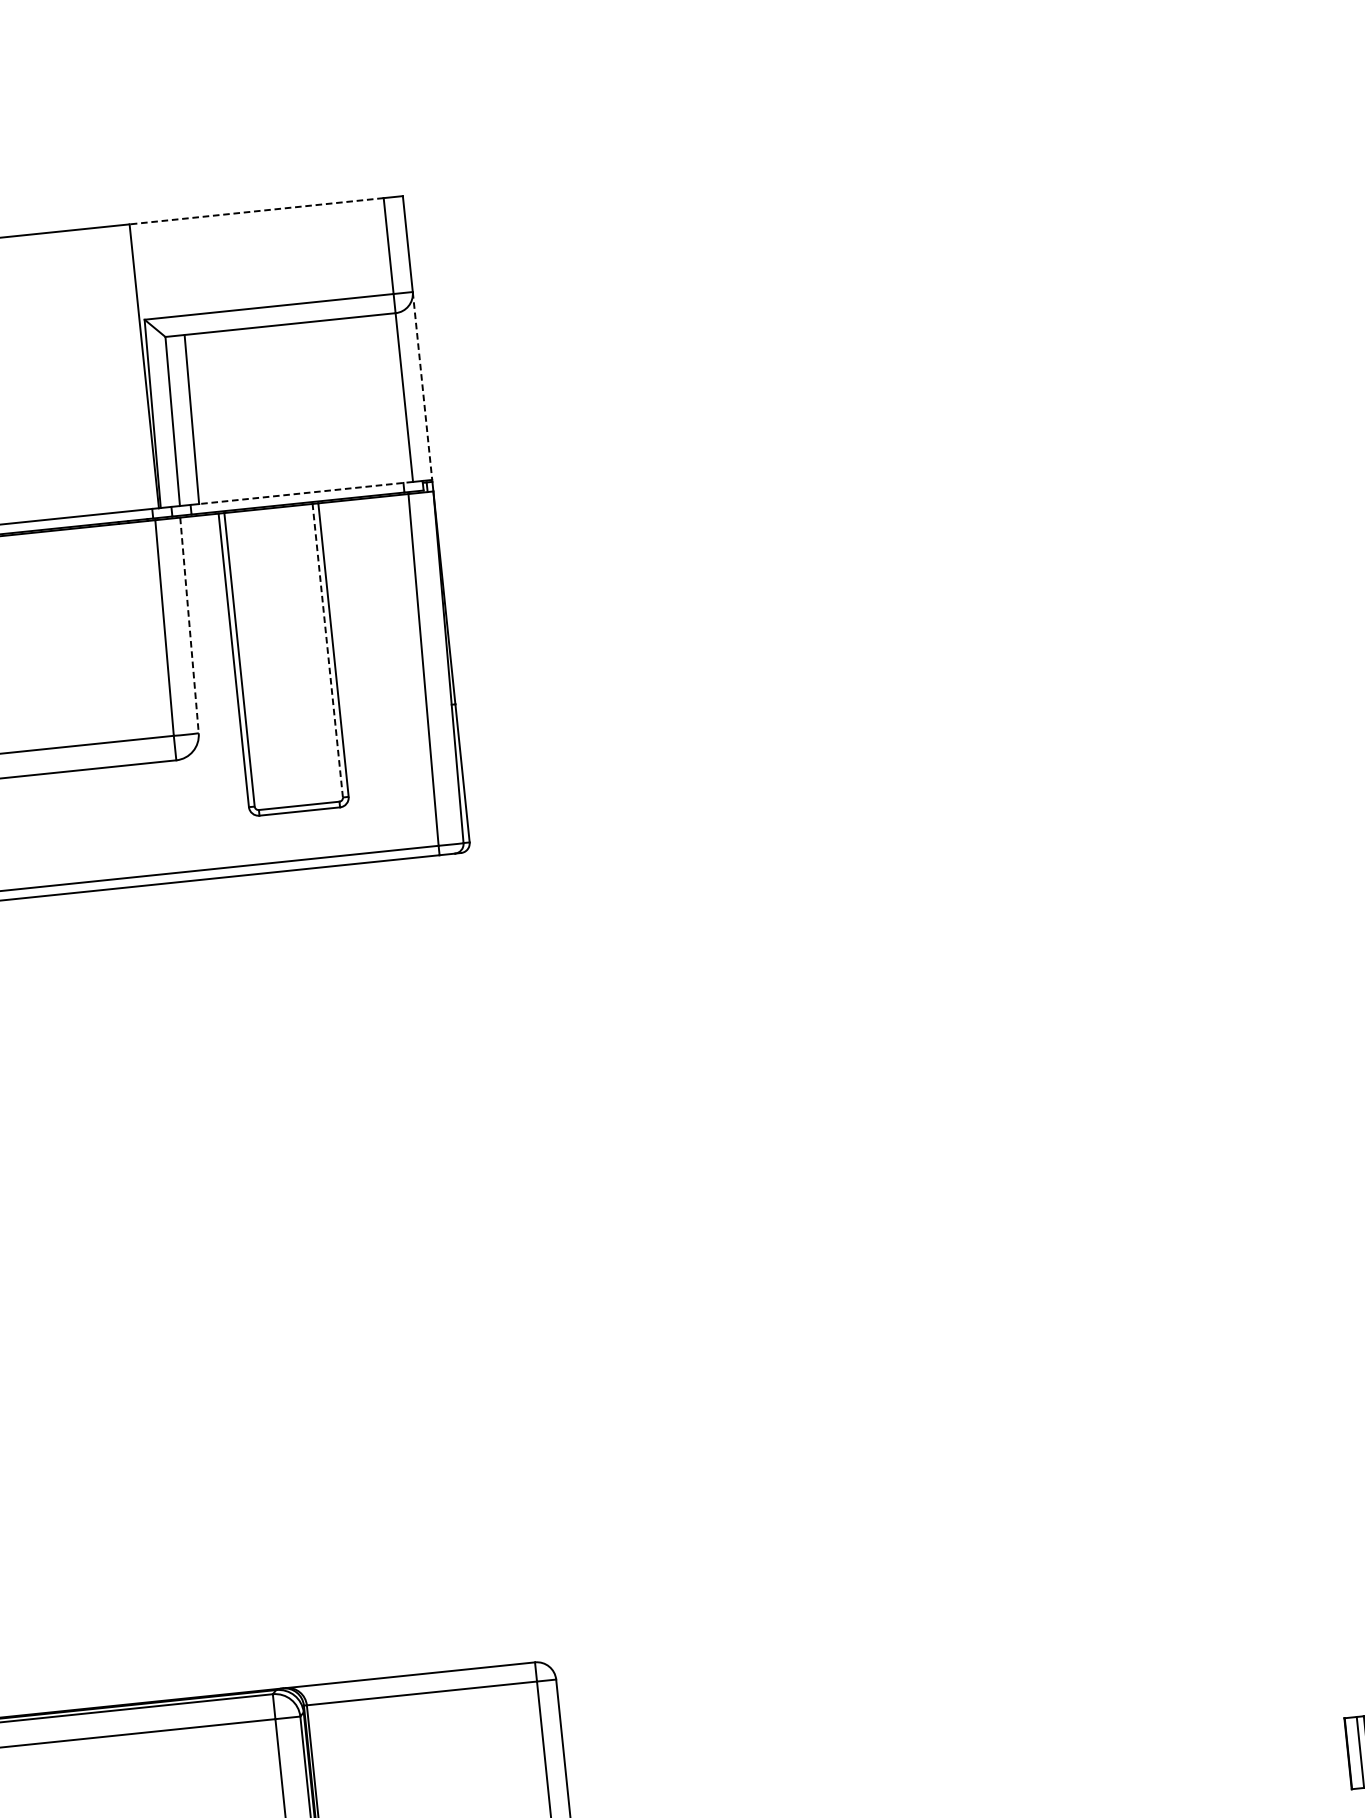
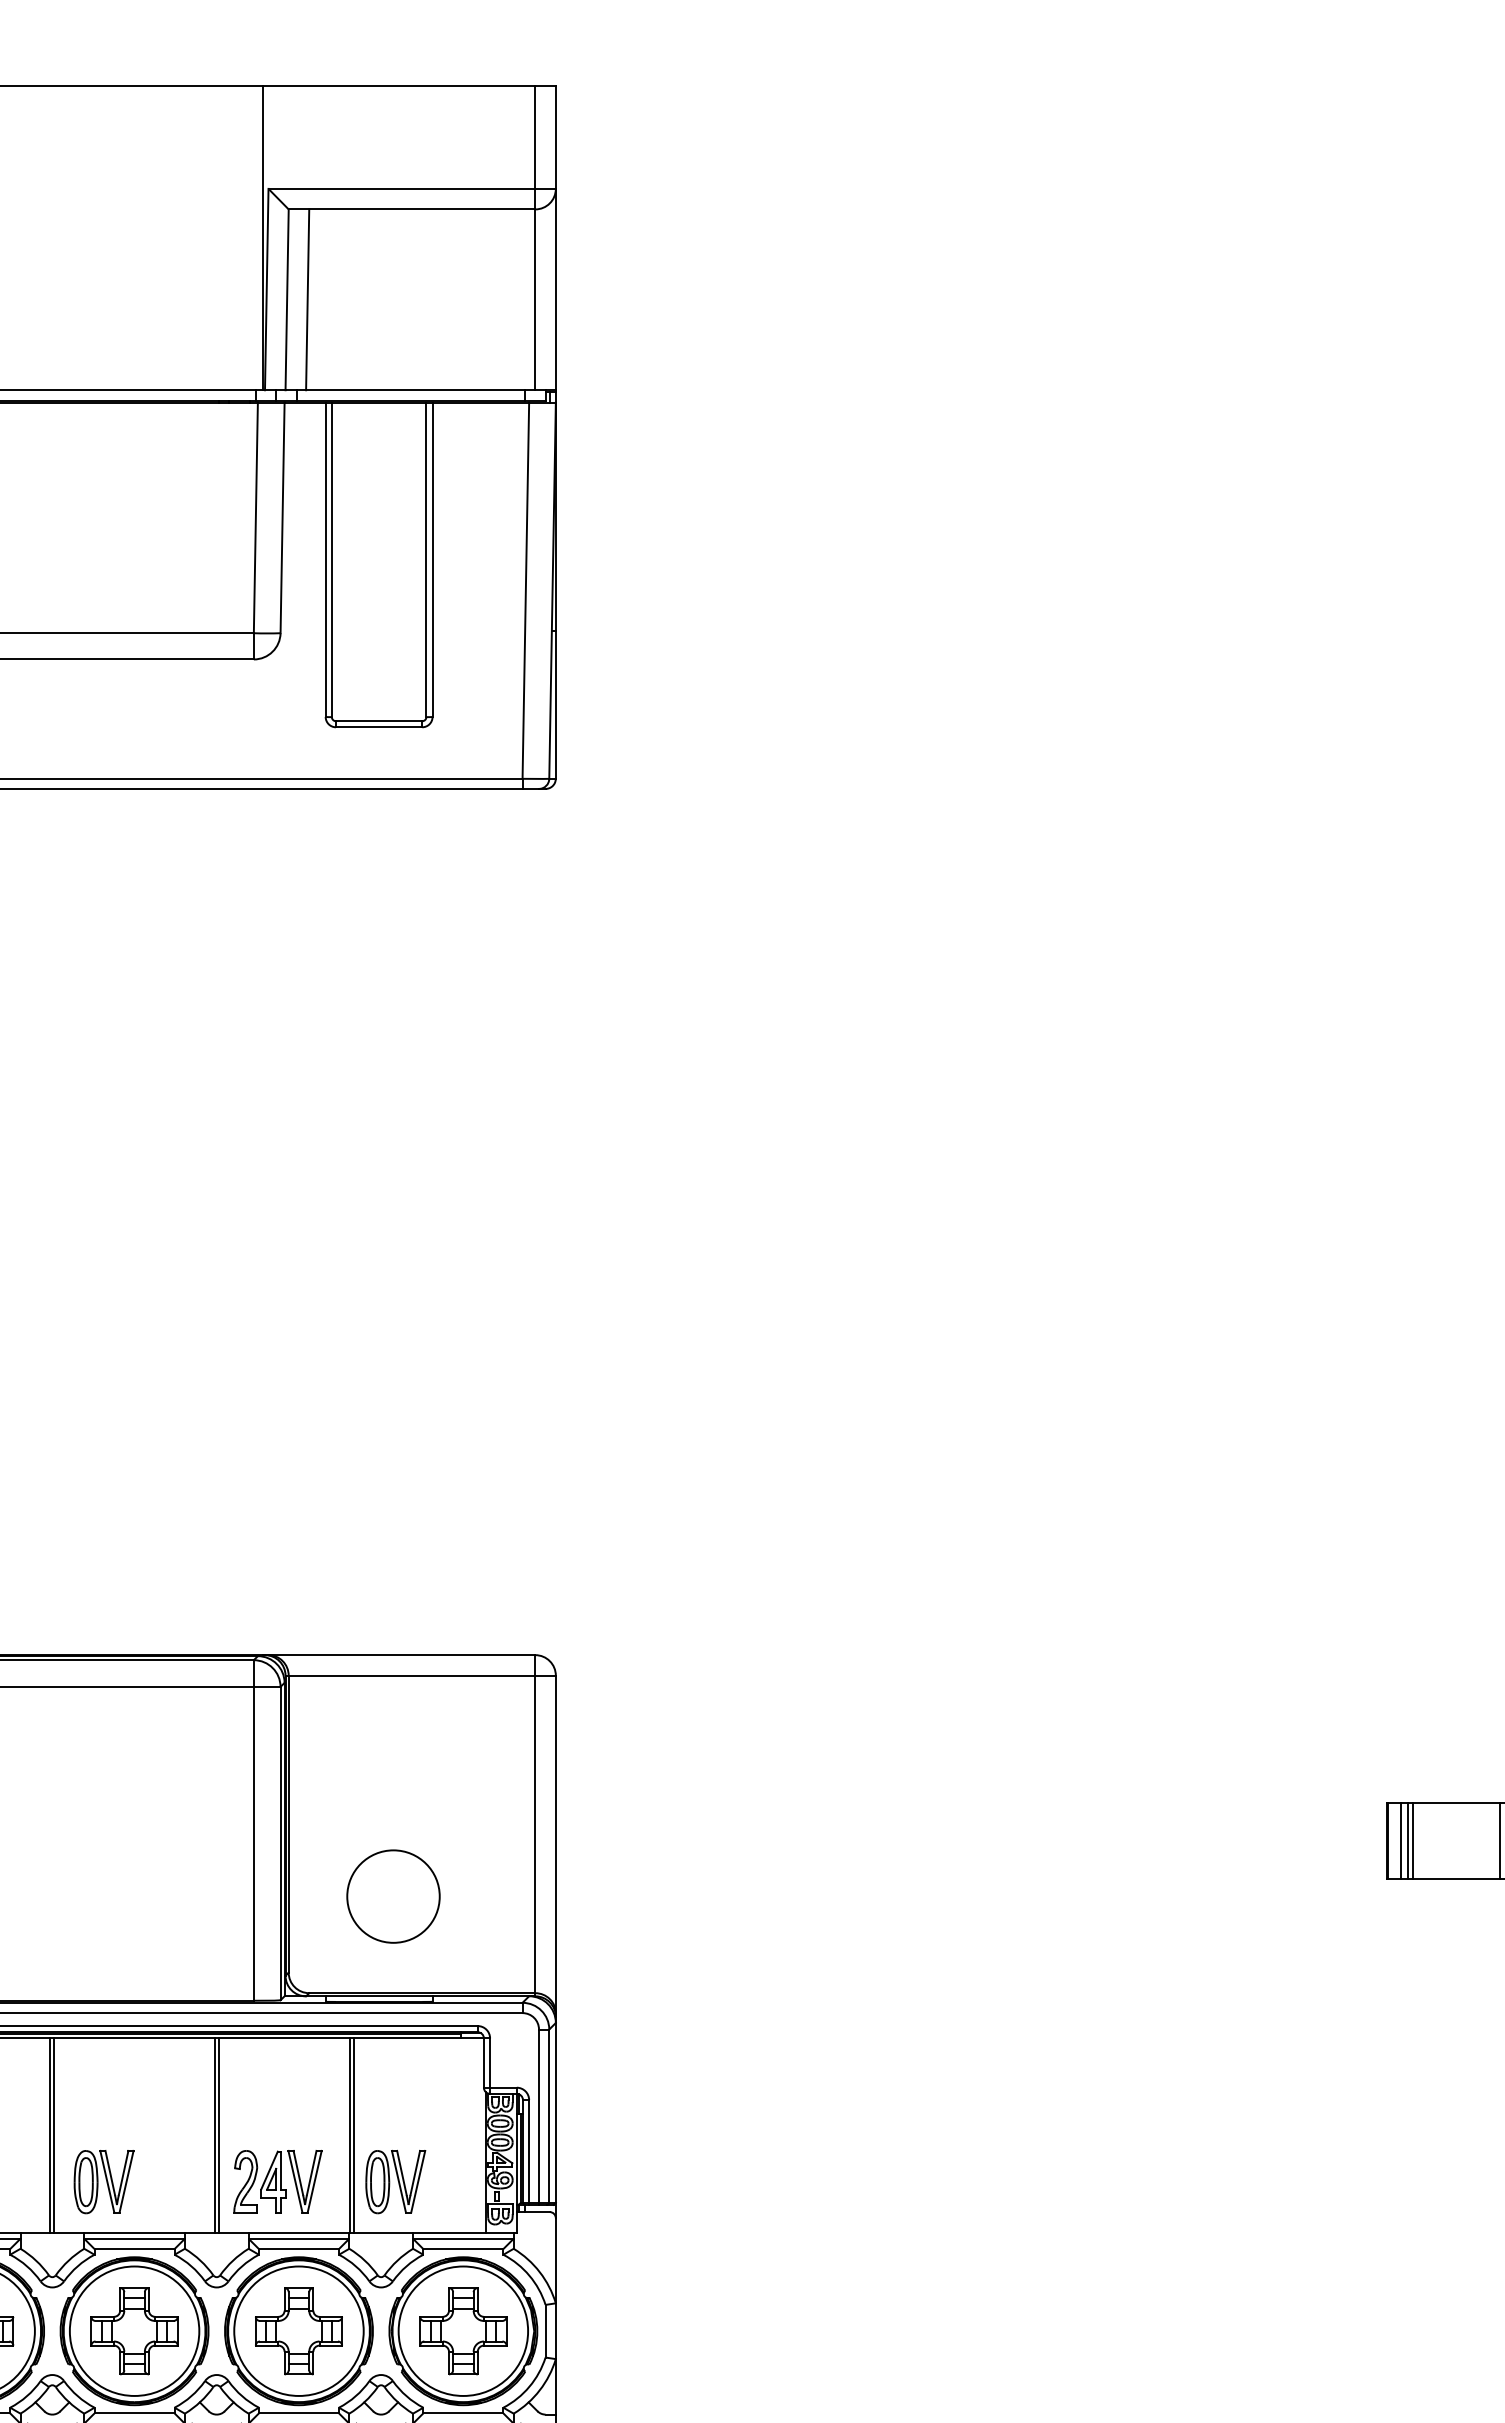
line: (256, 211) -> (398, 86), dashed -> solid
line: (422, 385) -> (555, 289), dashed -> solid
line: (305, 493) -> (420, 390), dashed -> solid
line: (189, 626) -> (282, 518), dashed -> solid
line: (327, 650) -> (426, 559), dashed -> solid

